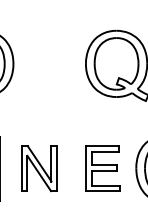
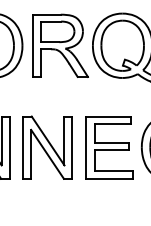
part: (52, 63) -> (60, 45), added
part: (39, 168) -> (47, 147), size x1.43
part: (103, 168) -> (109, 147), size x1.43

